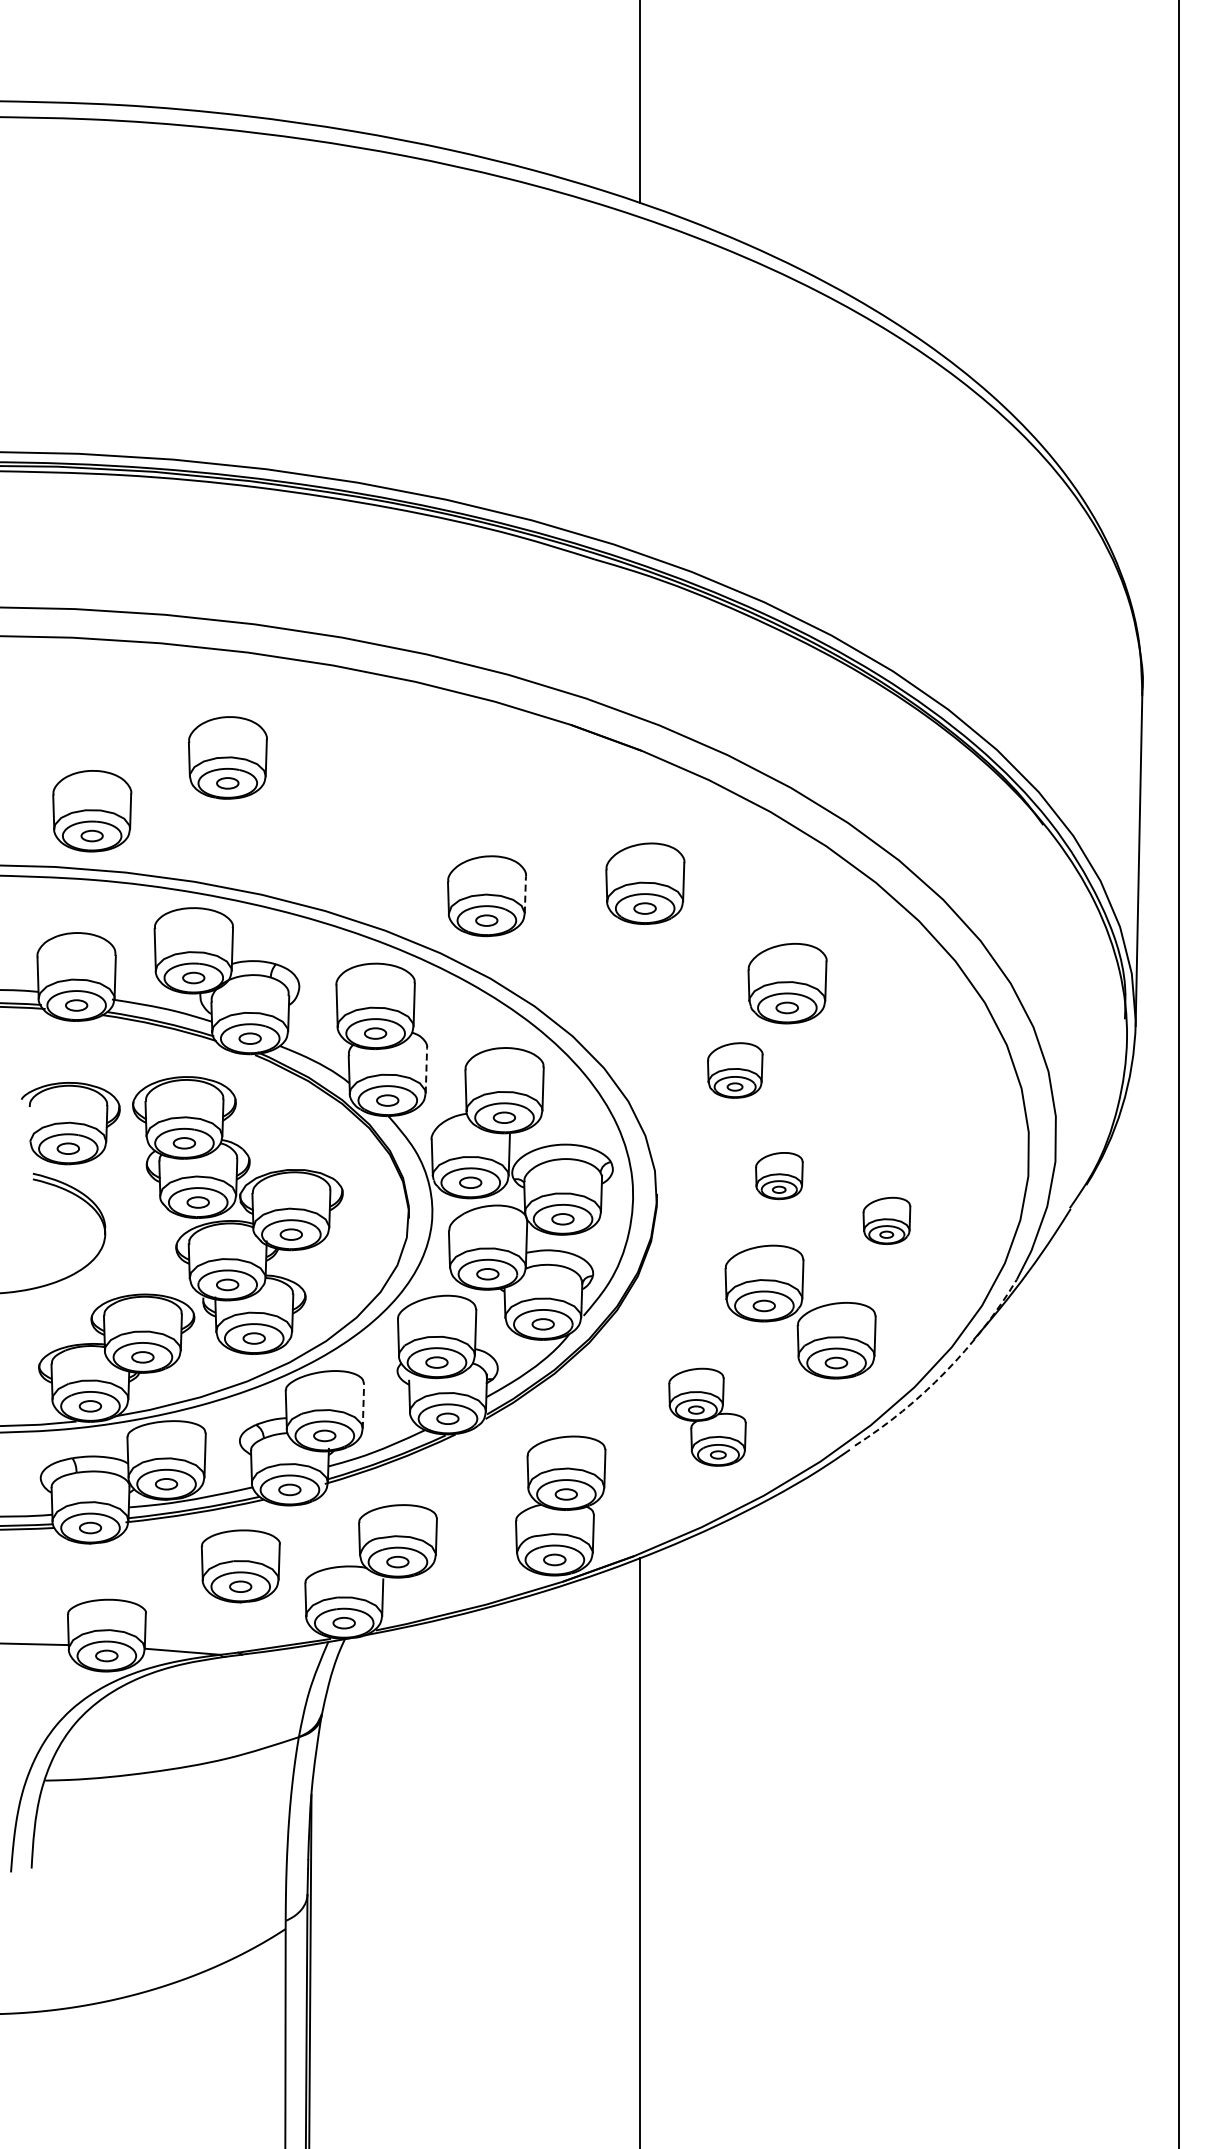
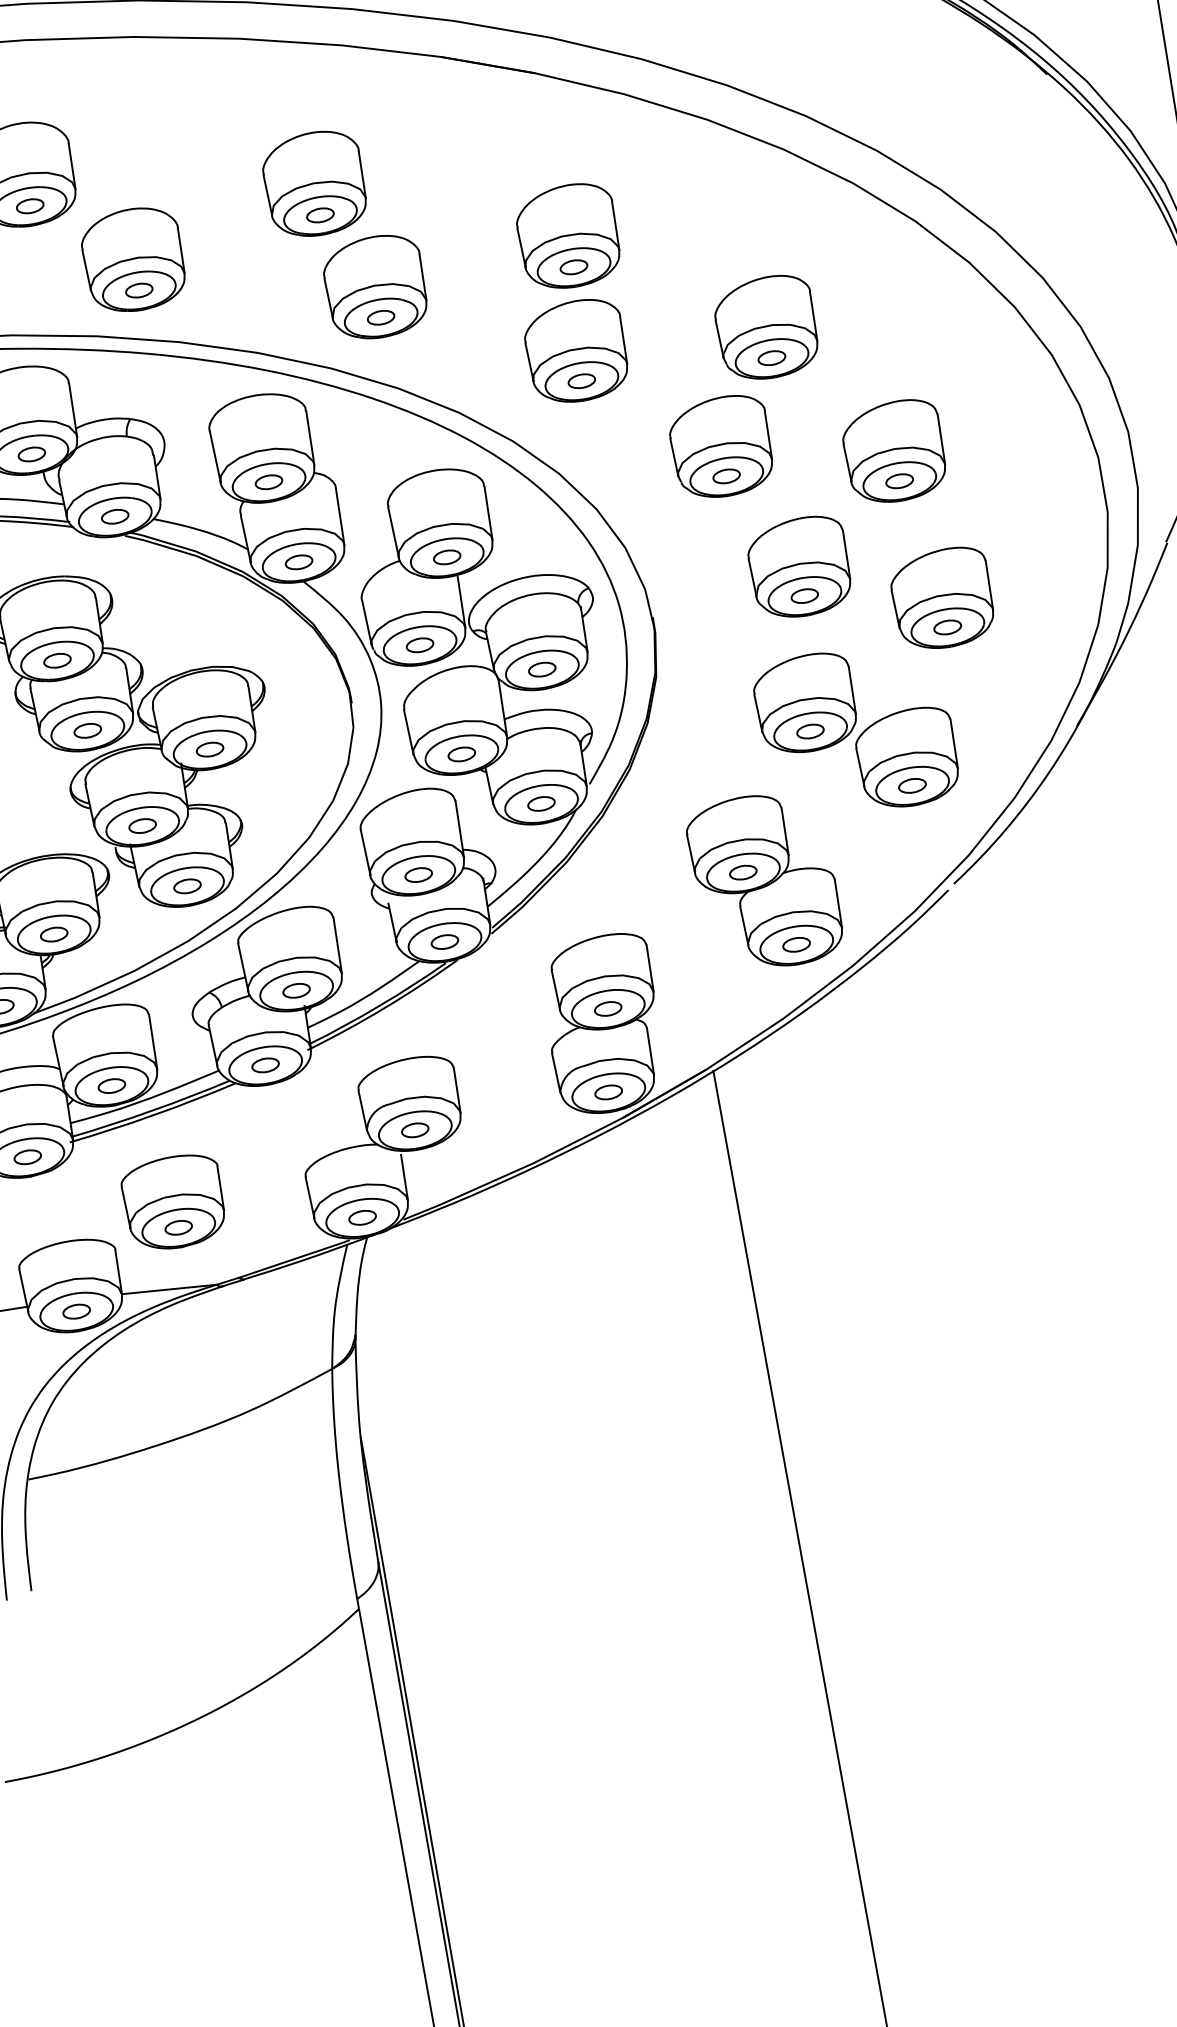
part: (454, 806) -> (315, 183), added
part: (301, 840) -> (134, 260), added
line: (525, 894) -> (423, 276), dashed -> solid
part: (635, 974) -> (576, 350), added
line: (426, 1070) -> (340, 516), dashed -> solid
part: (735, 1070) -> (722, 447), size x1.43
part: (869, 1098) -> (893, 451), added
part: (779, 1175) -> (799, 566), size x1.67
part: (886, 1220) -> (942, 598), size x1.67
arc: (945, 1372) -> (1049, 773), dashed -> solid
line: (363, 1406) -> (337, 945), dashed -> solid
part: (707, 1417) -> (765, 882), size x1.43
part: (240, 1566) -> (173, 1202), moved

